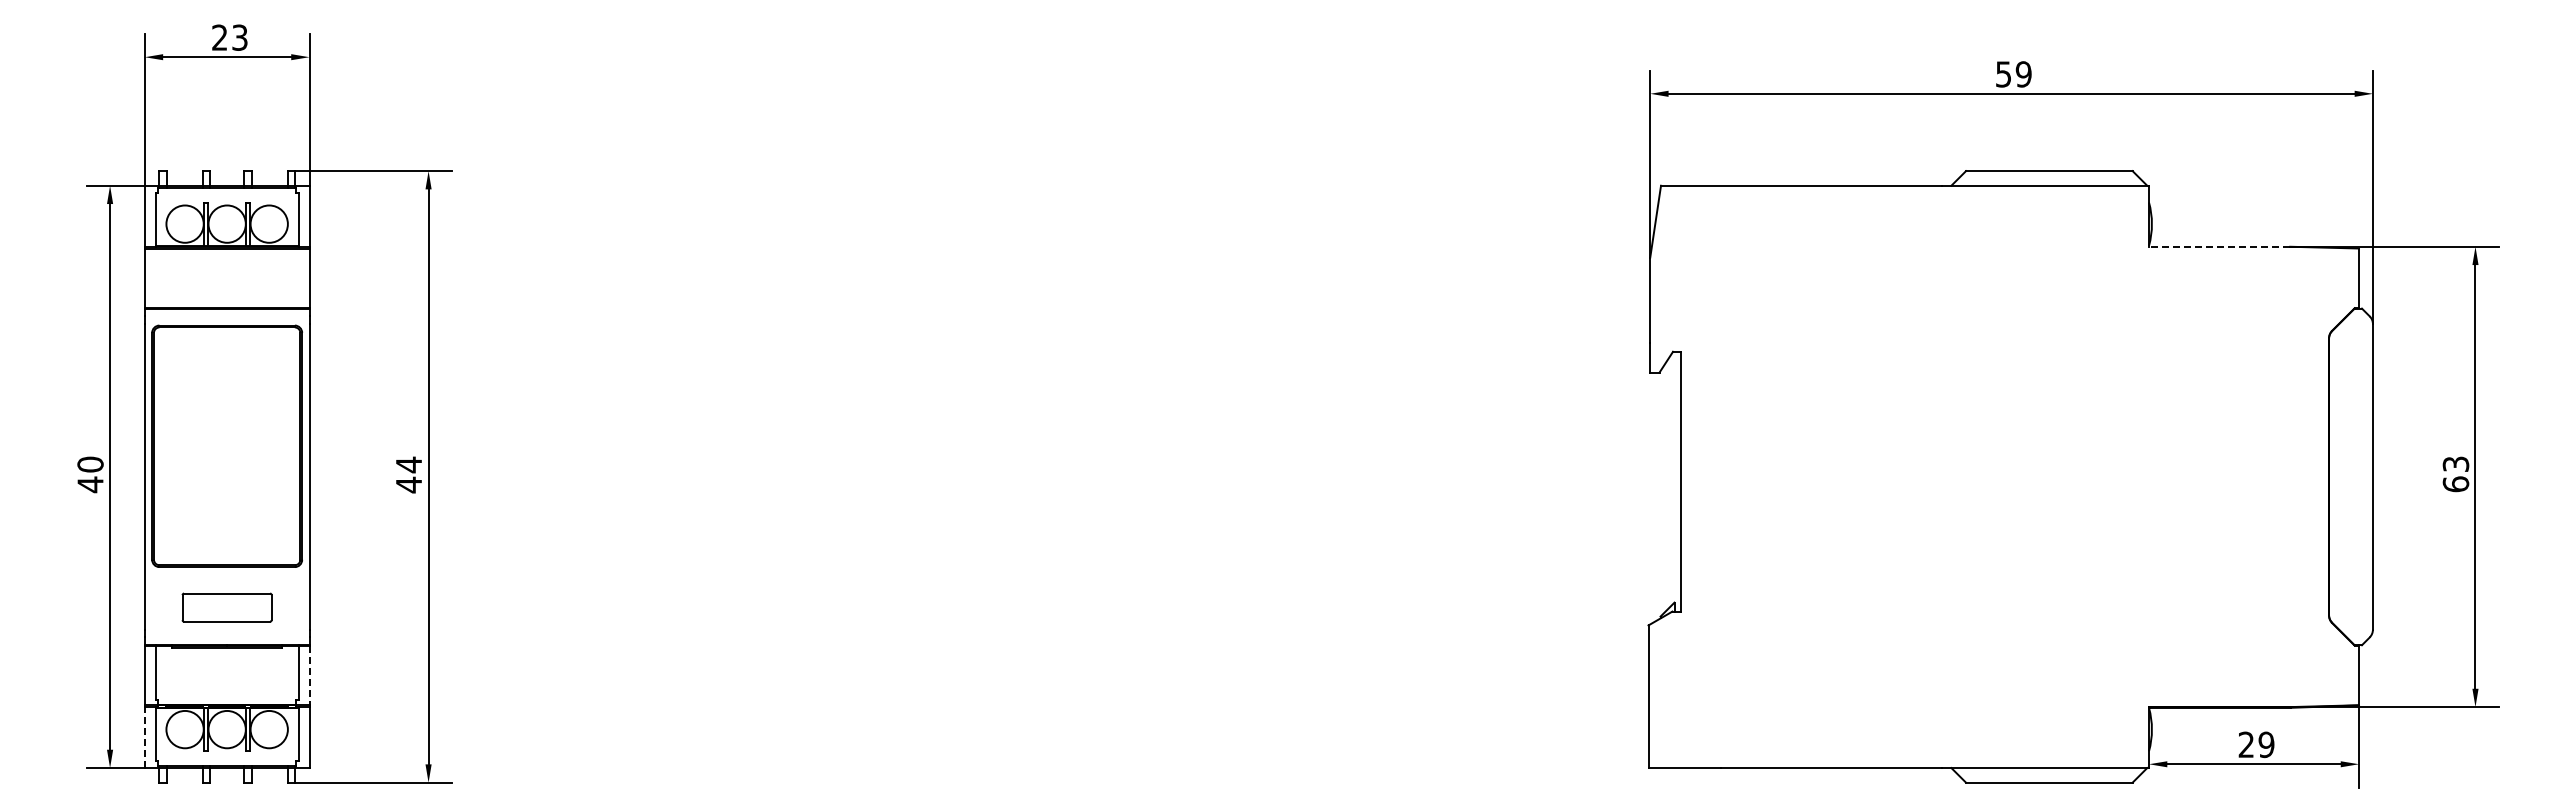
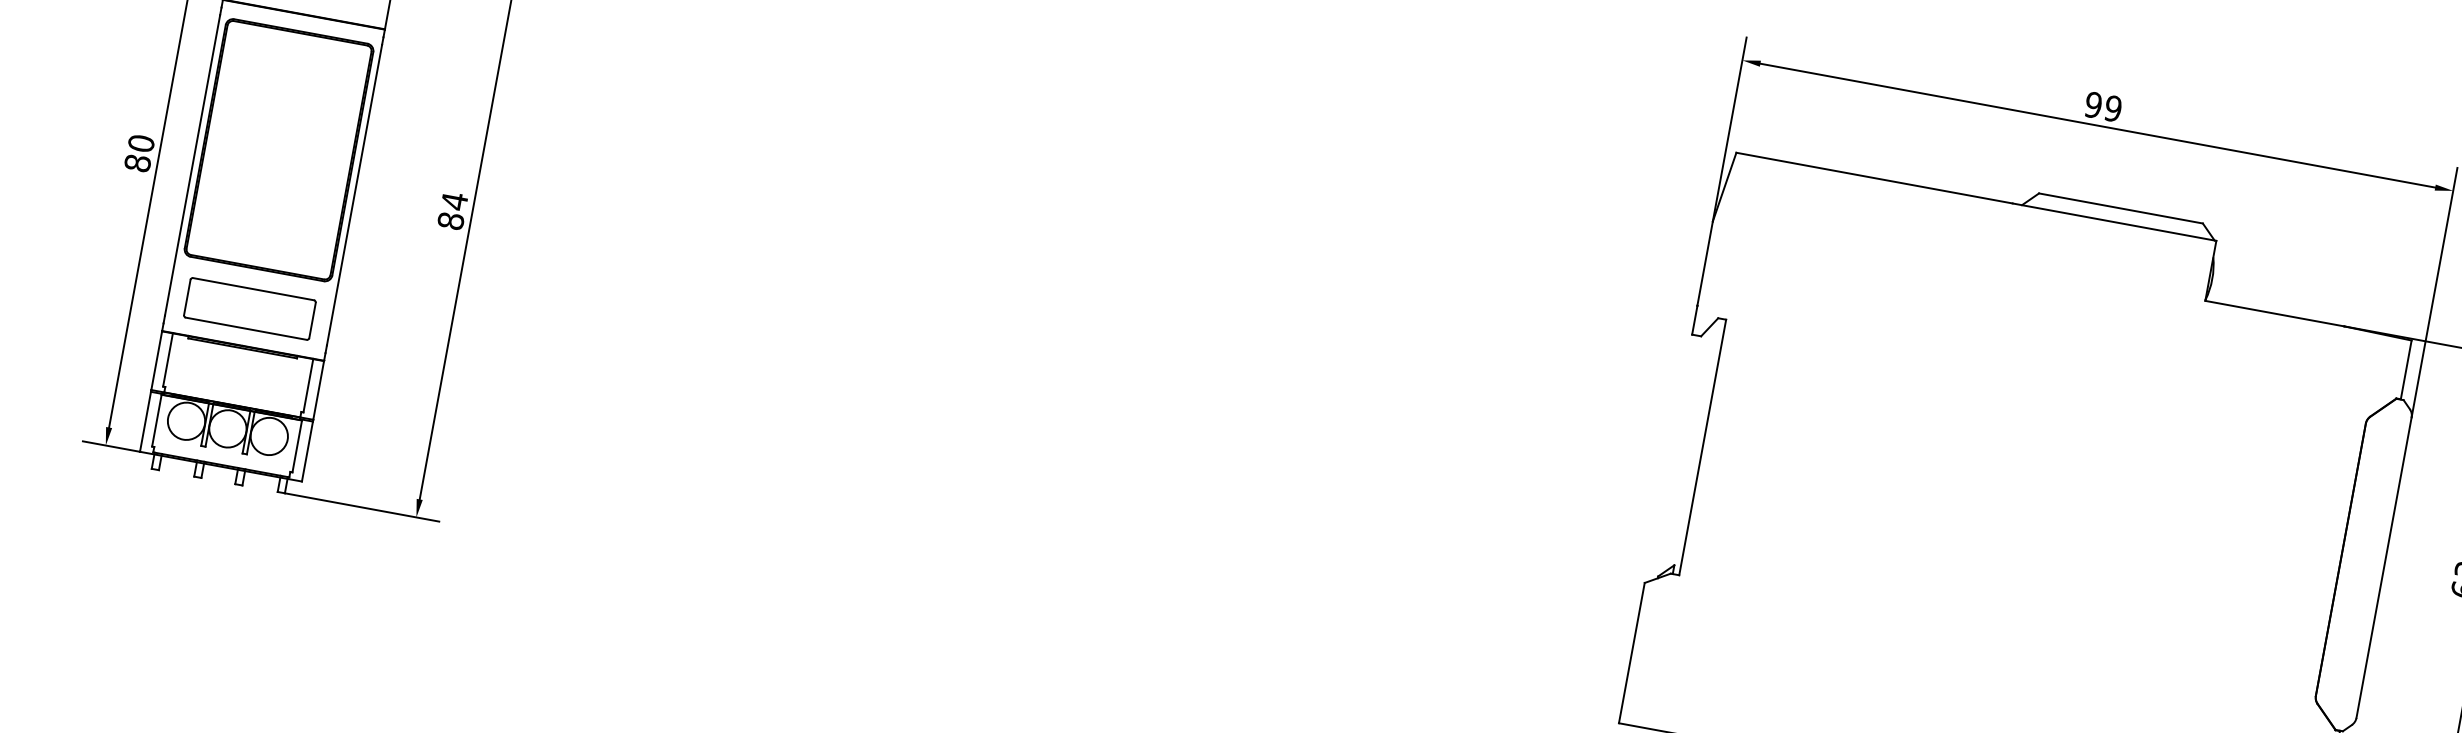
text: (2003, 74) -> (2093, 105), 59 -> 99
line: (2219, 246) -> (2274, 313), dashed -> solid
text: (90, 484) -> (137, 163), 40 -> 80
text: (408, 484) -> (450, 220), 44 -> 84
part: (226, 607) -> (249, 308), size x1.43
line: (309, 675) -> (318, 390), dashed -> solid
line: (144, 737) -> (145, 421), dashed -> solid

